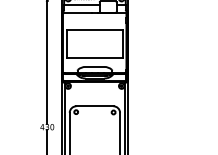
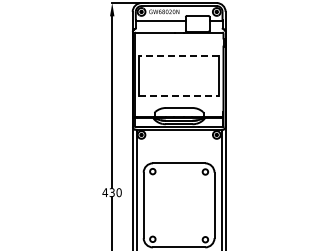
line: (95, 29) -> (179, 55), solid -> dashed
line: (95, 58) -> (179, 95), solid -> dashed

